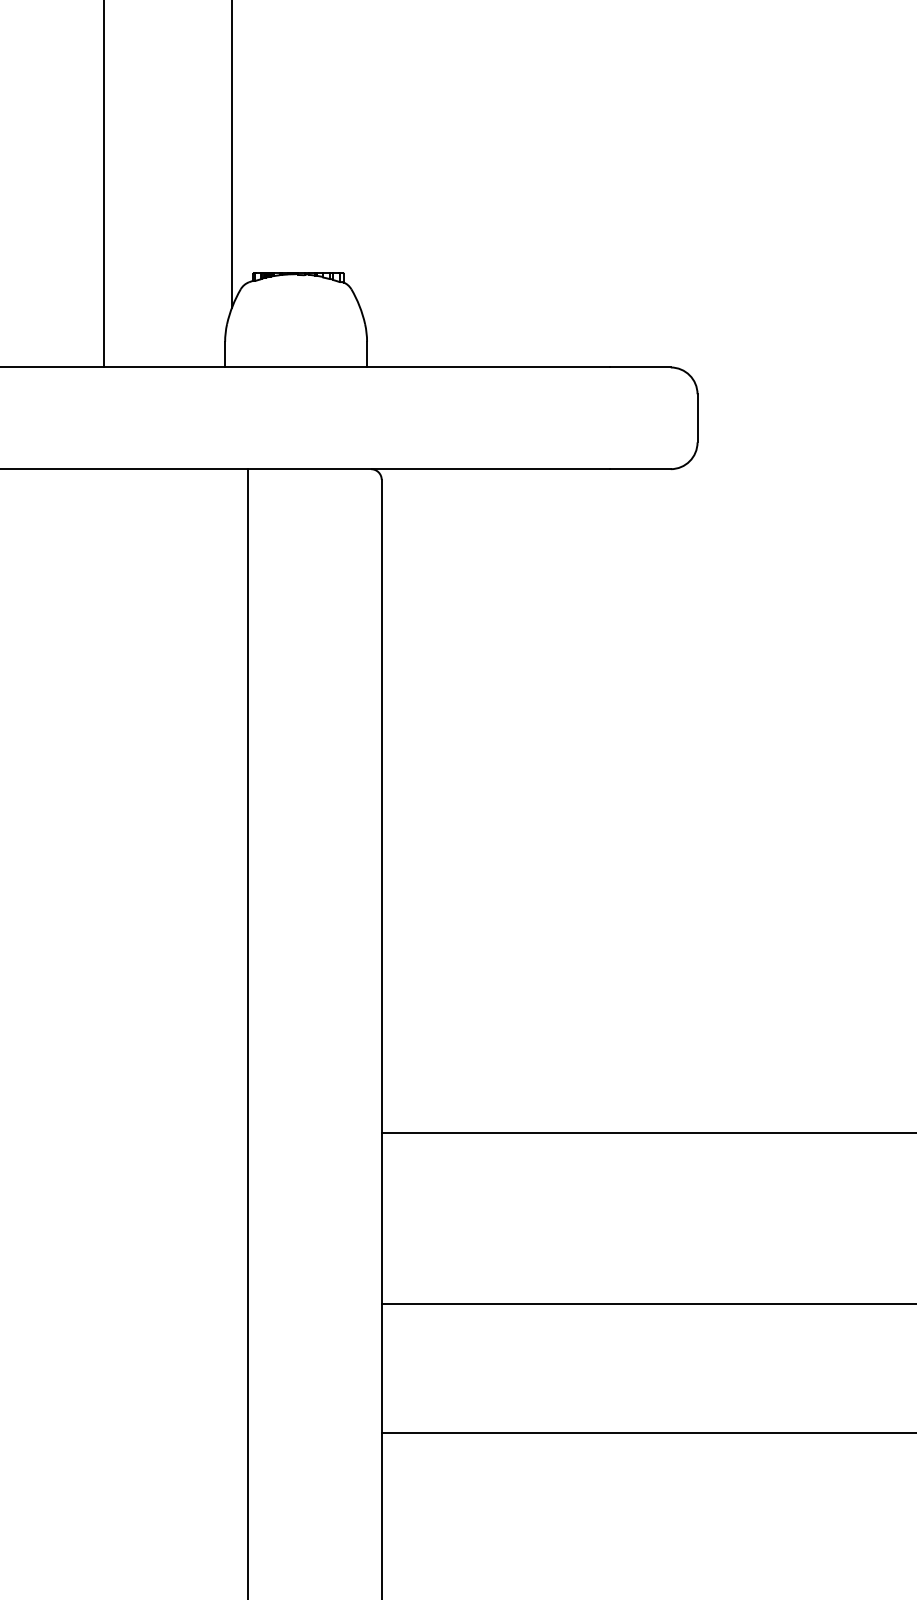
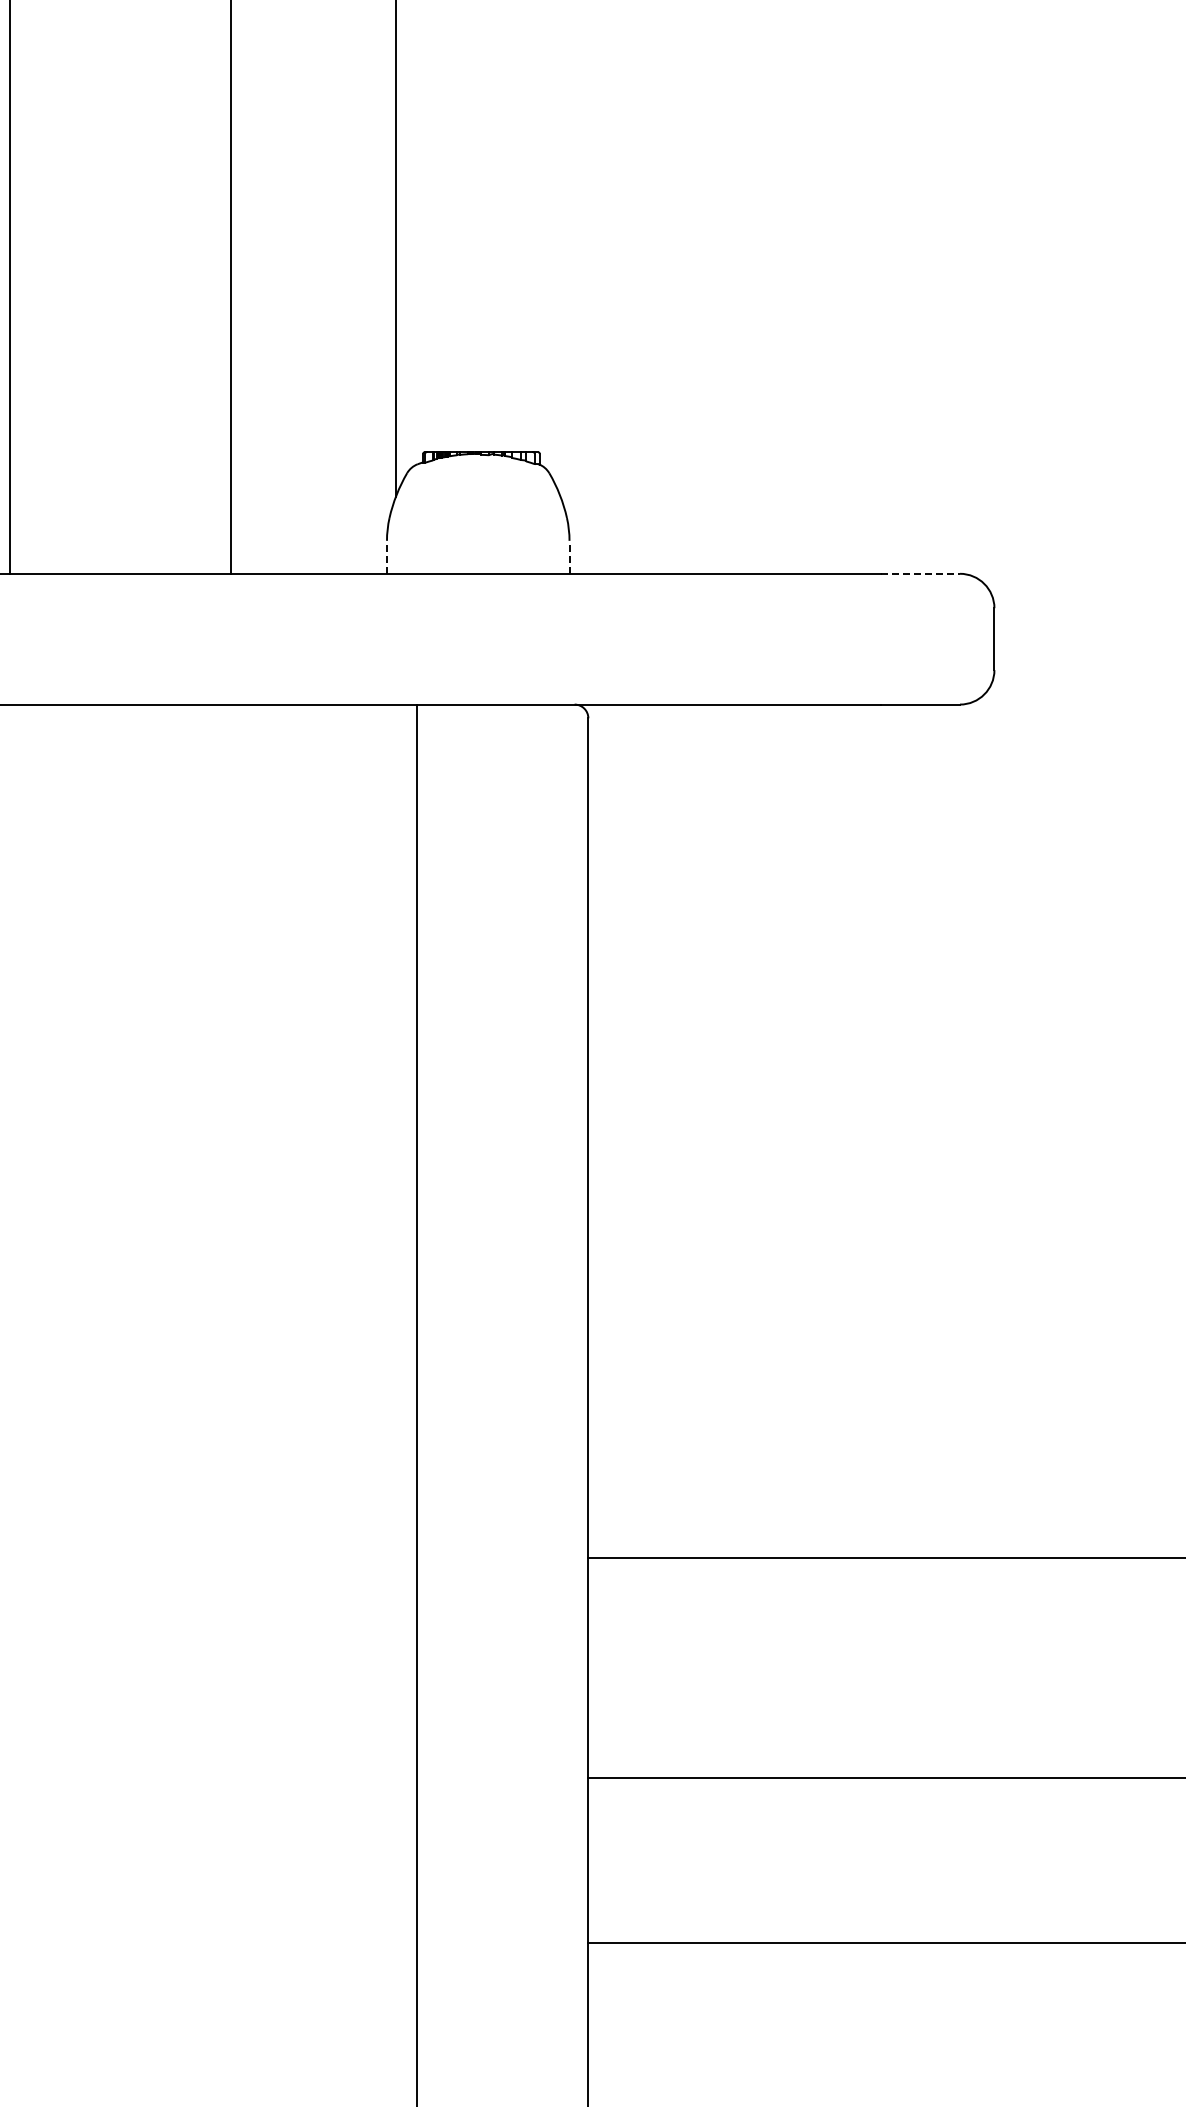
line: (225, 354) -> (387, 556), solid -> dashed
line: (367, 354) -> (569, 556), solid -> dashed
line: (640, 367) -> (921, 573), solid -> dashed

